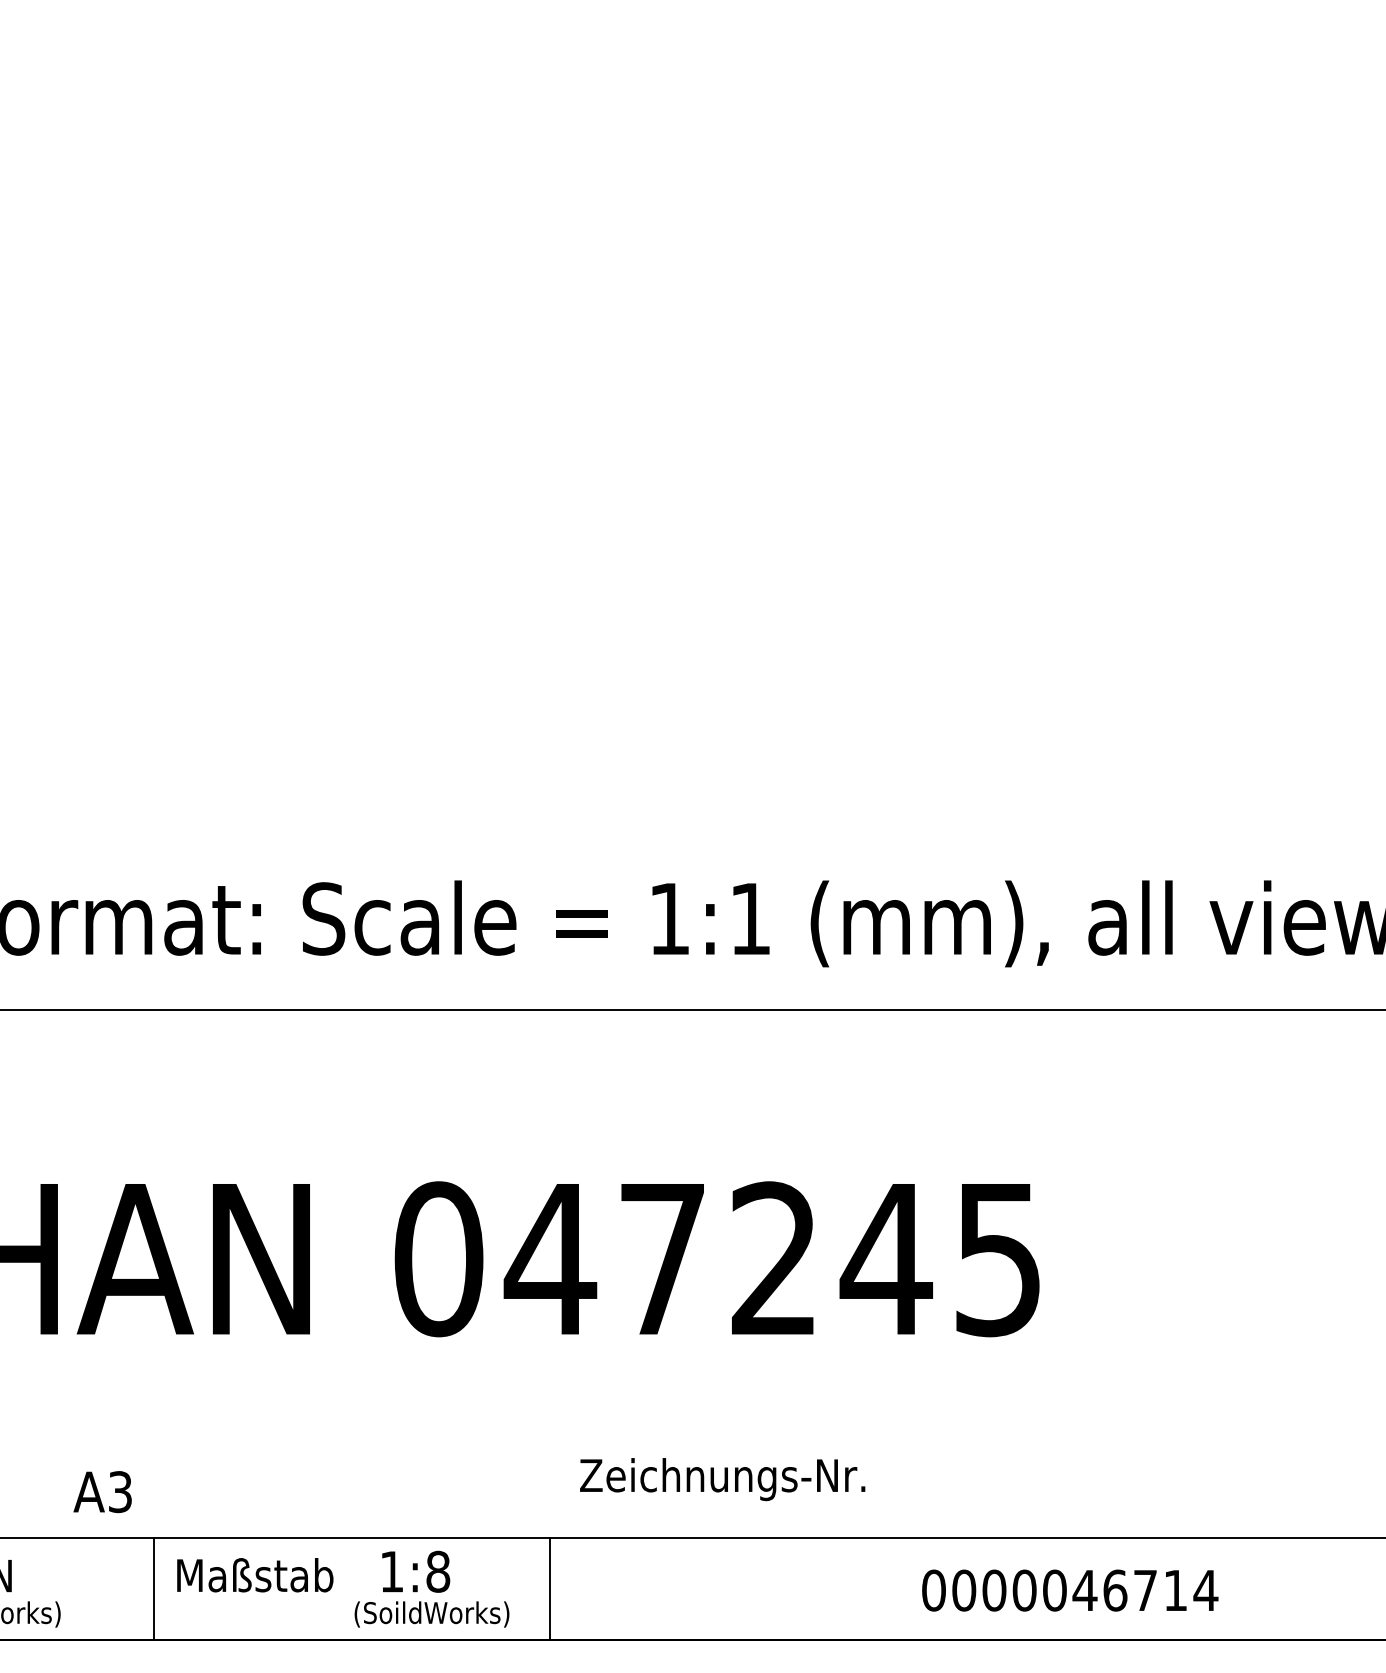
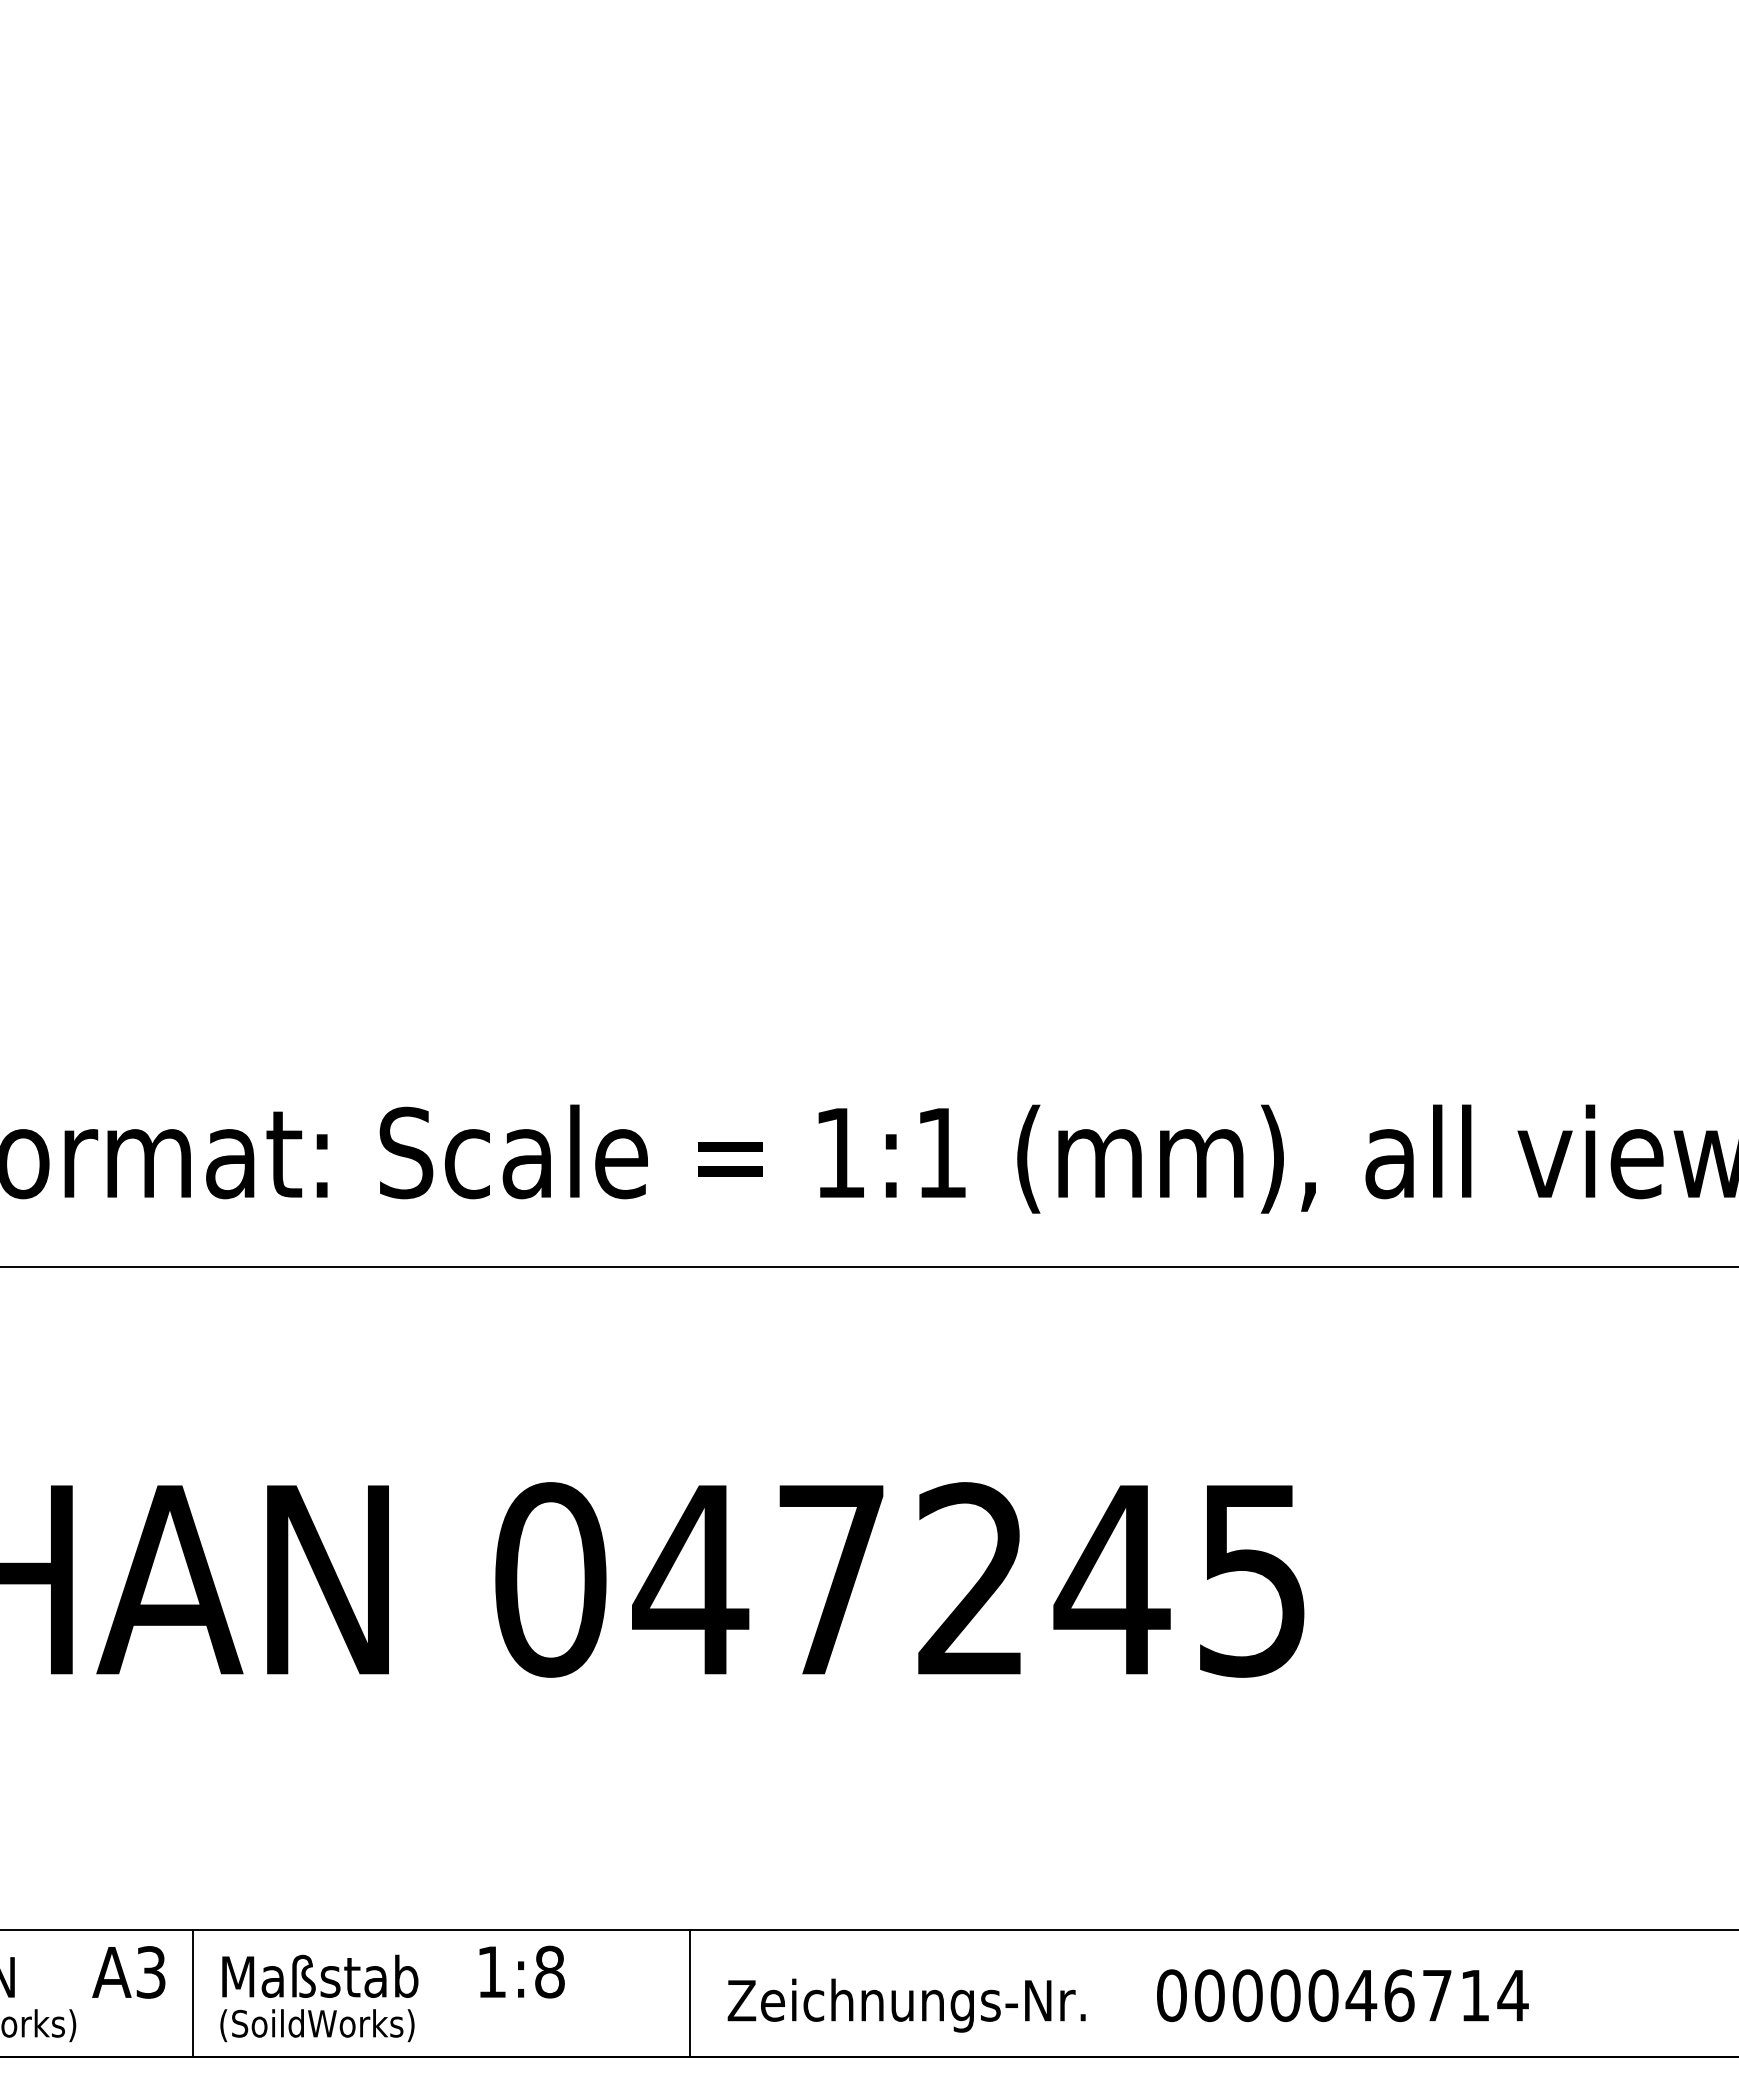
text: (722, 1479) -> (906, 2005), moved
text: (102, 1492) -> (128, 1972), moved
text: (431, 1614) -> (316, 2025), moved

